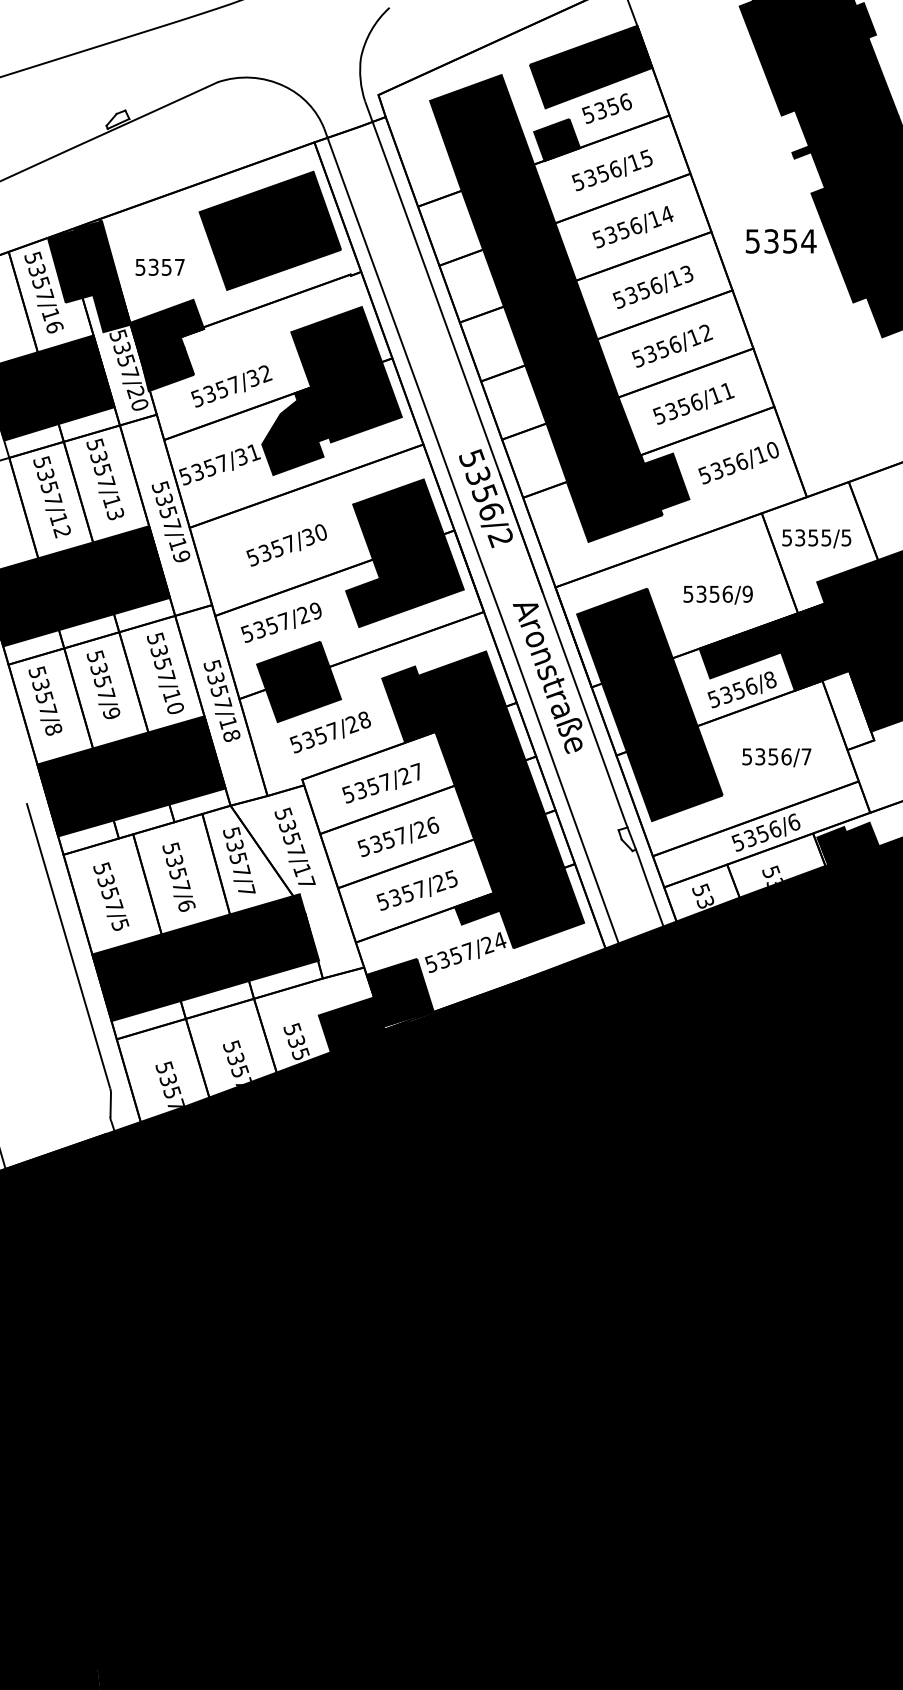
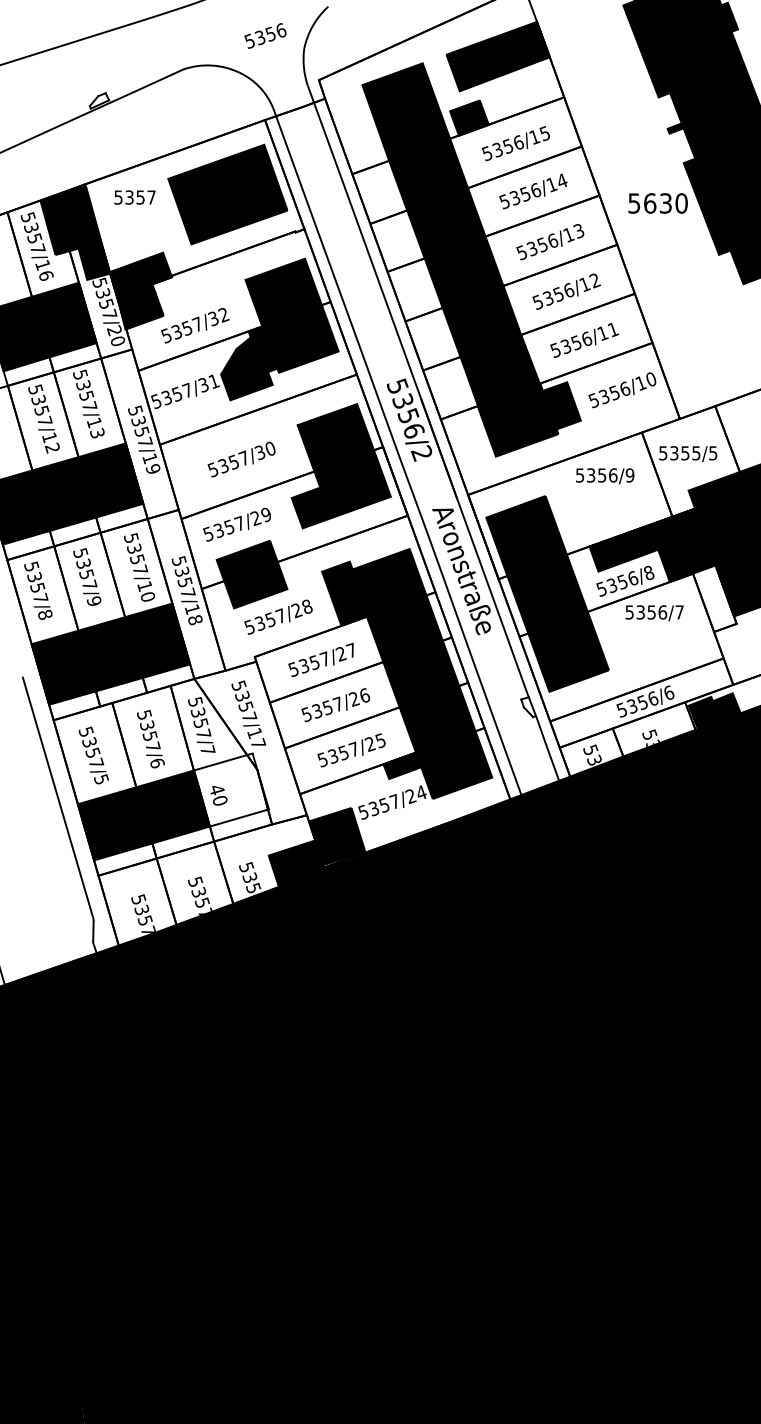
text: (606, 108) -> (265, 35), moved
text: (790, 241) -> (666, 203), 5354 -> 5630
text: (159, 266) -> (134, 196), moved
text: (717, 594) -> (604, 475), moved
text: (776, 757) -> (654, 613), moved
fill: (274, 937) -> (231, 789), removed

